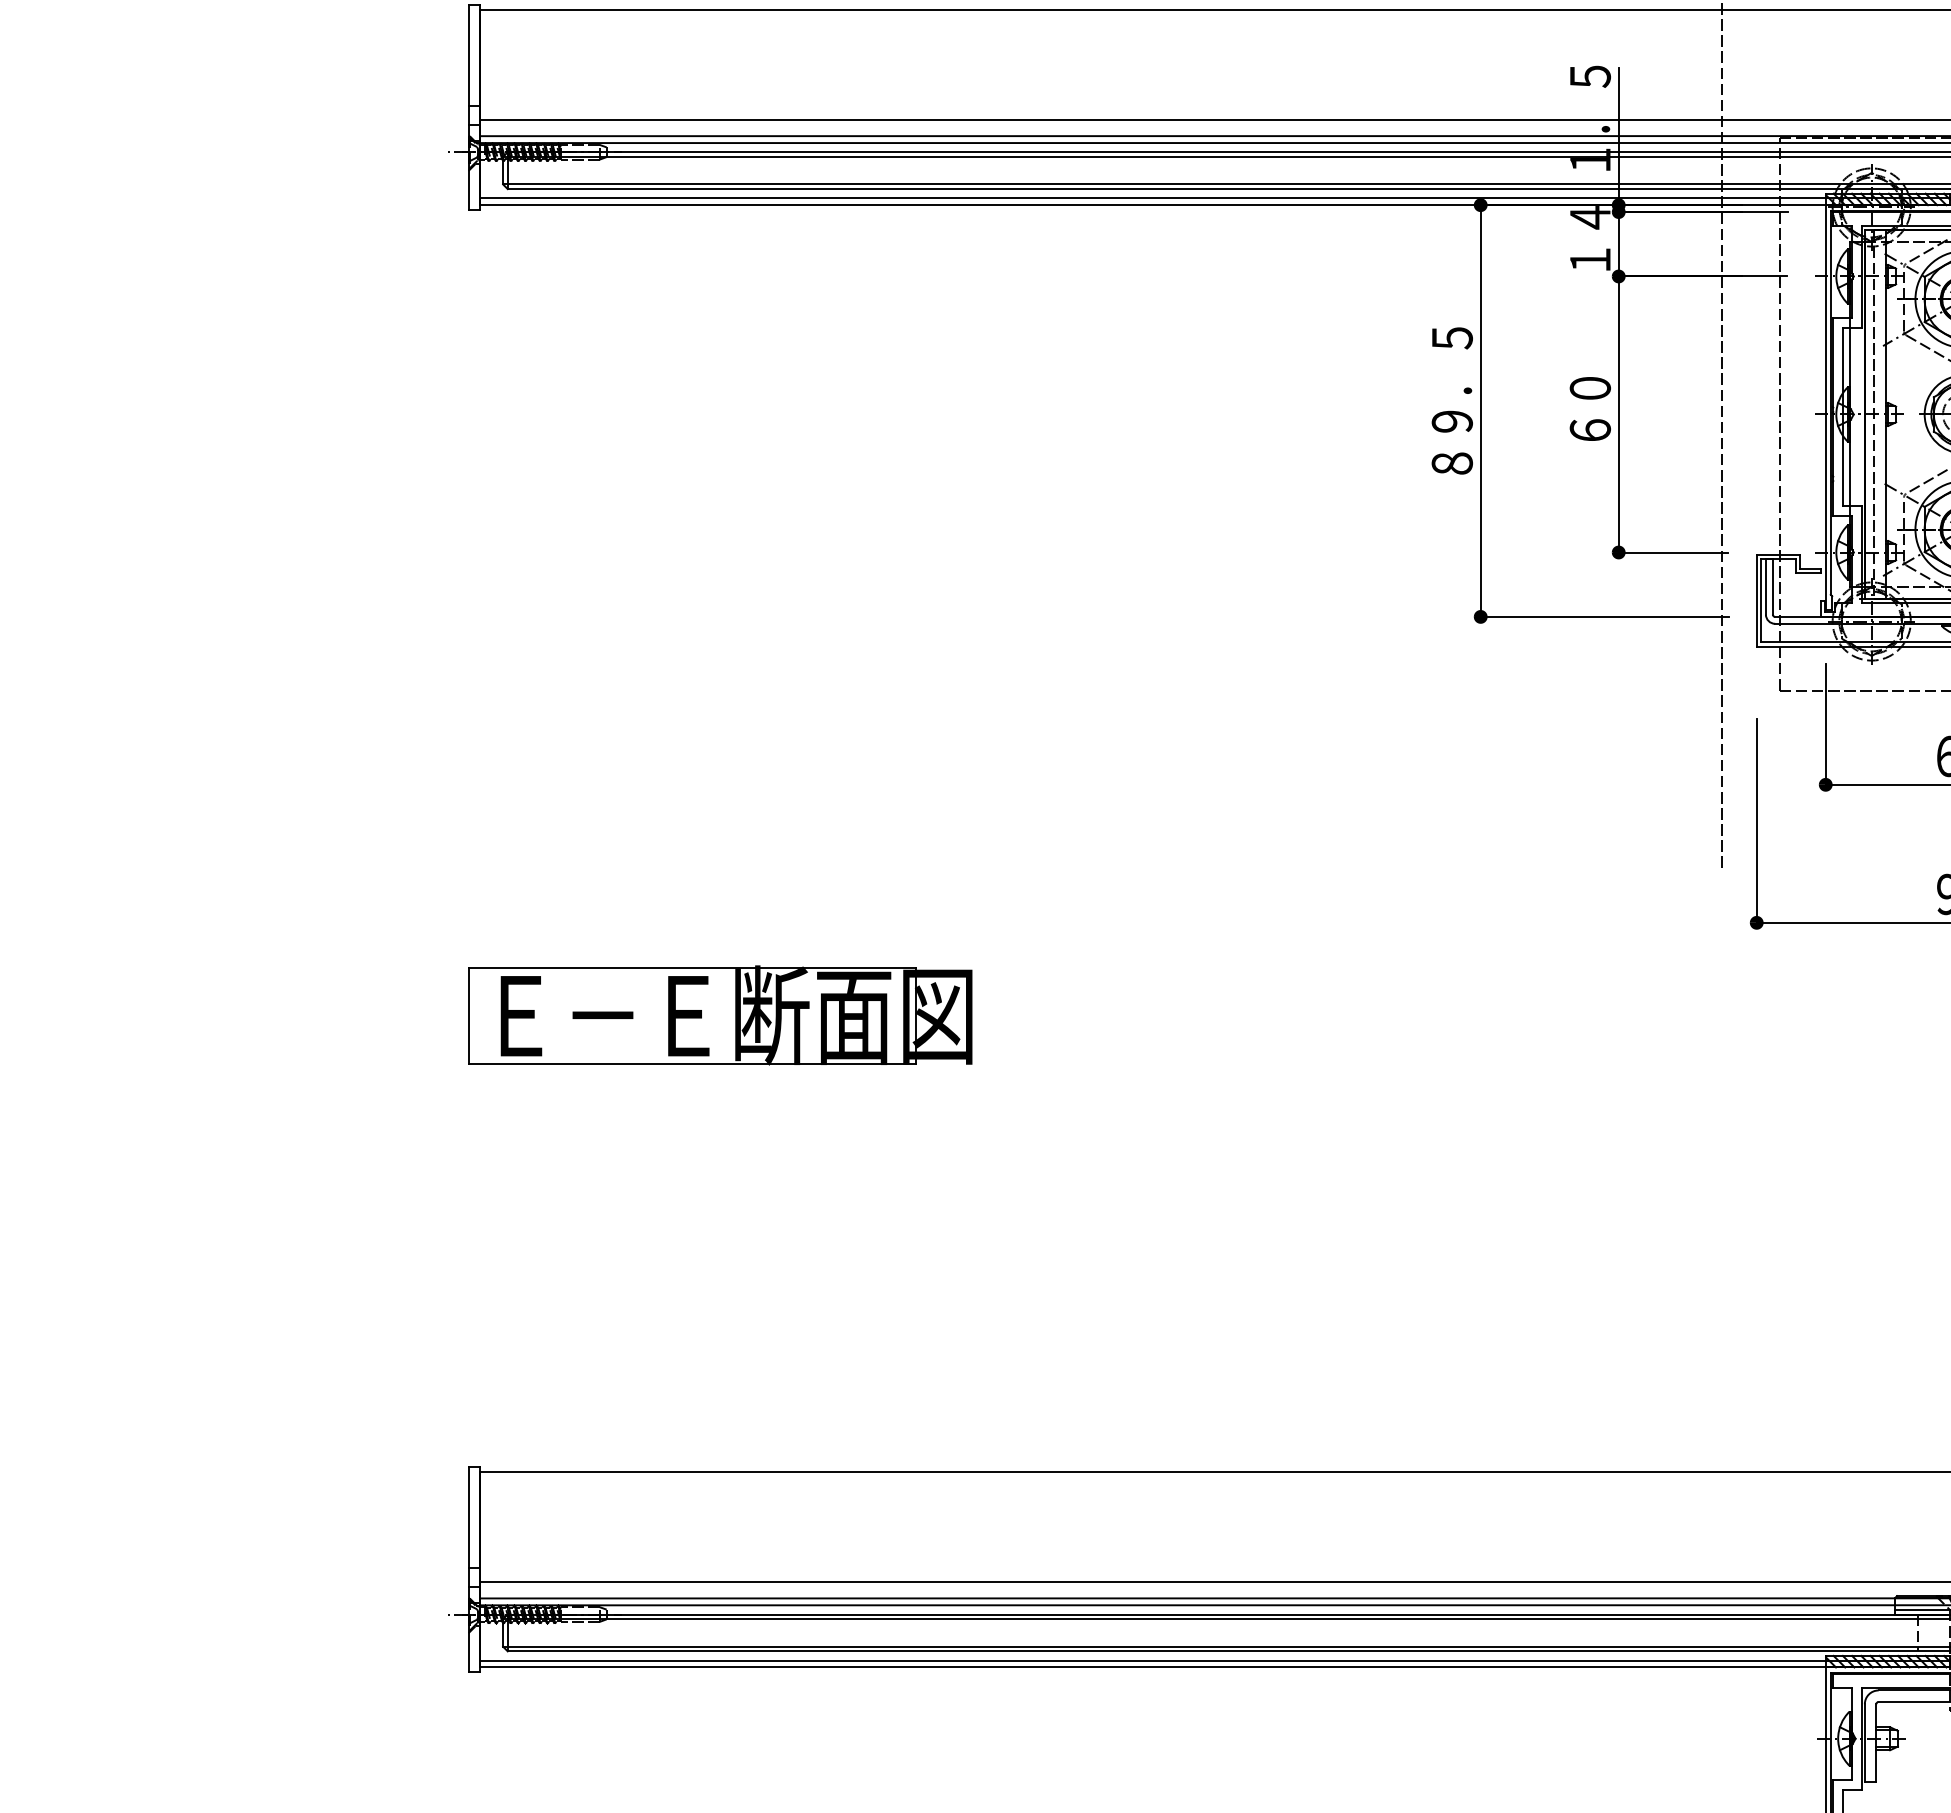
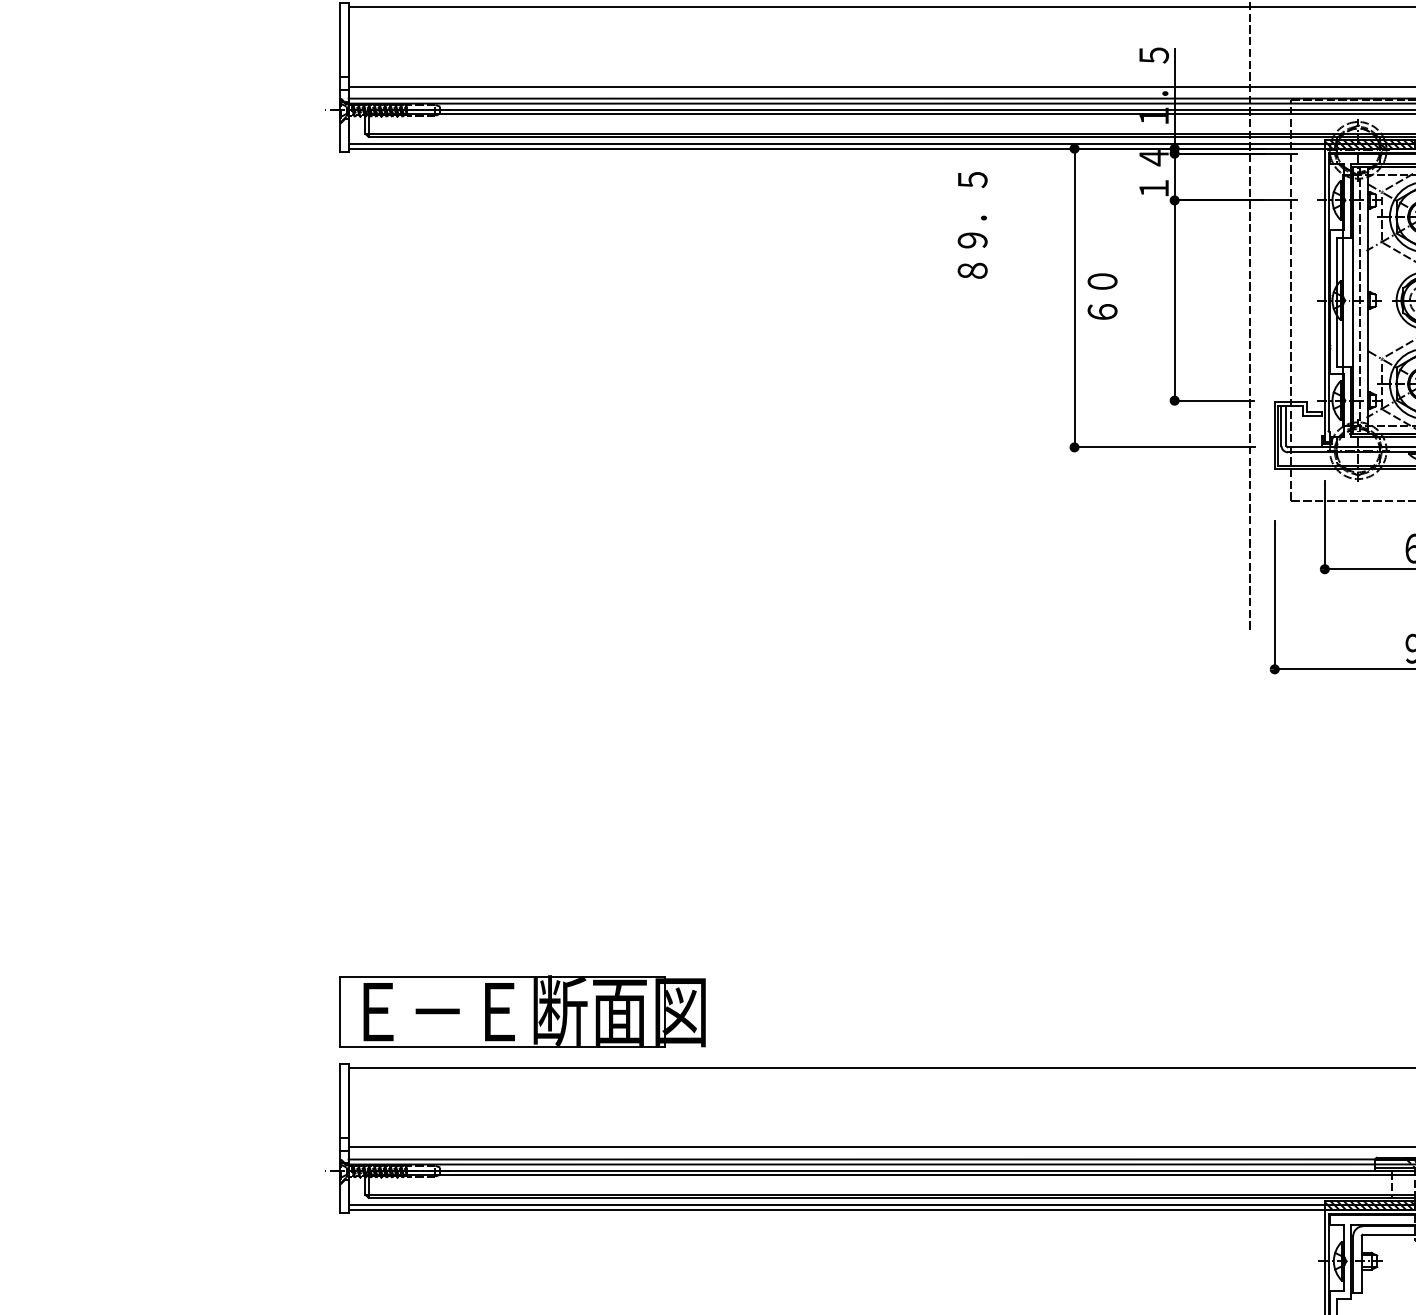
text: (1451, 400) -> (972, 225), moved
text: (1589, 408) -> (1101, 296), moved
part: (720, 1015) -> (522, 1011), moved

